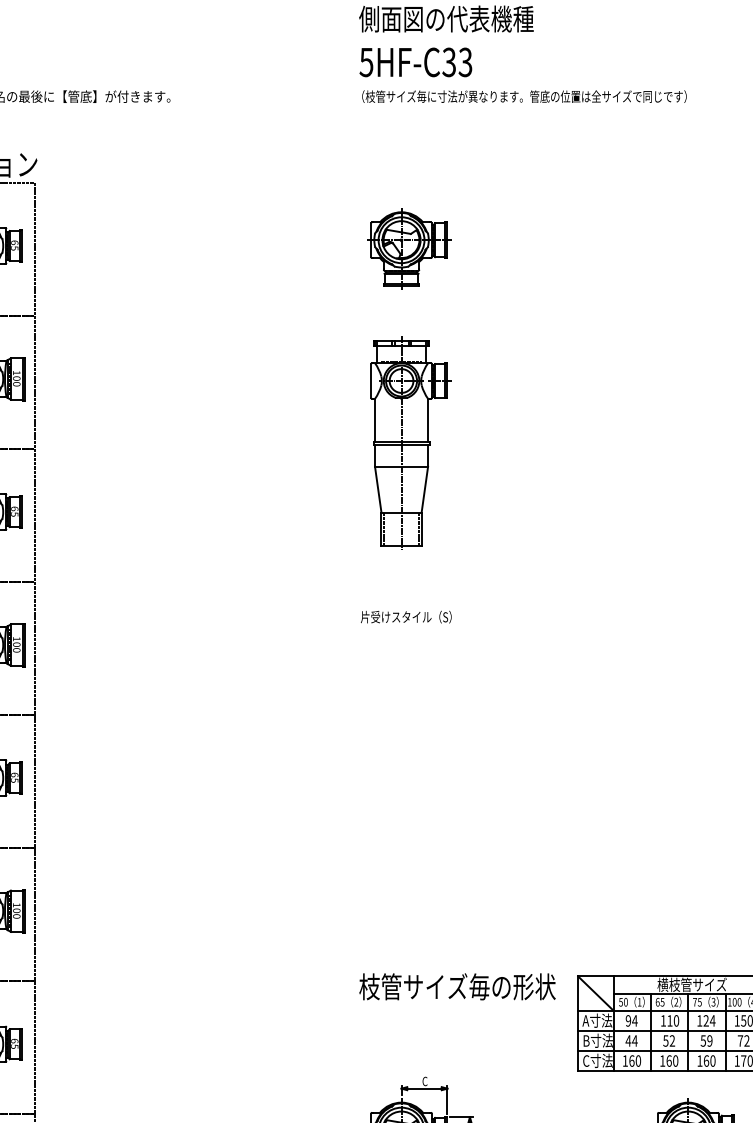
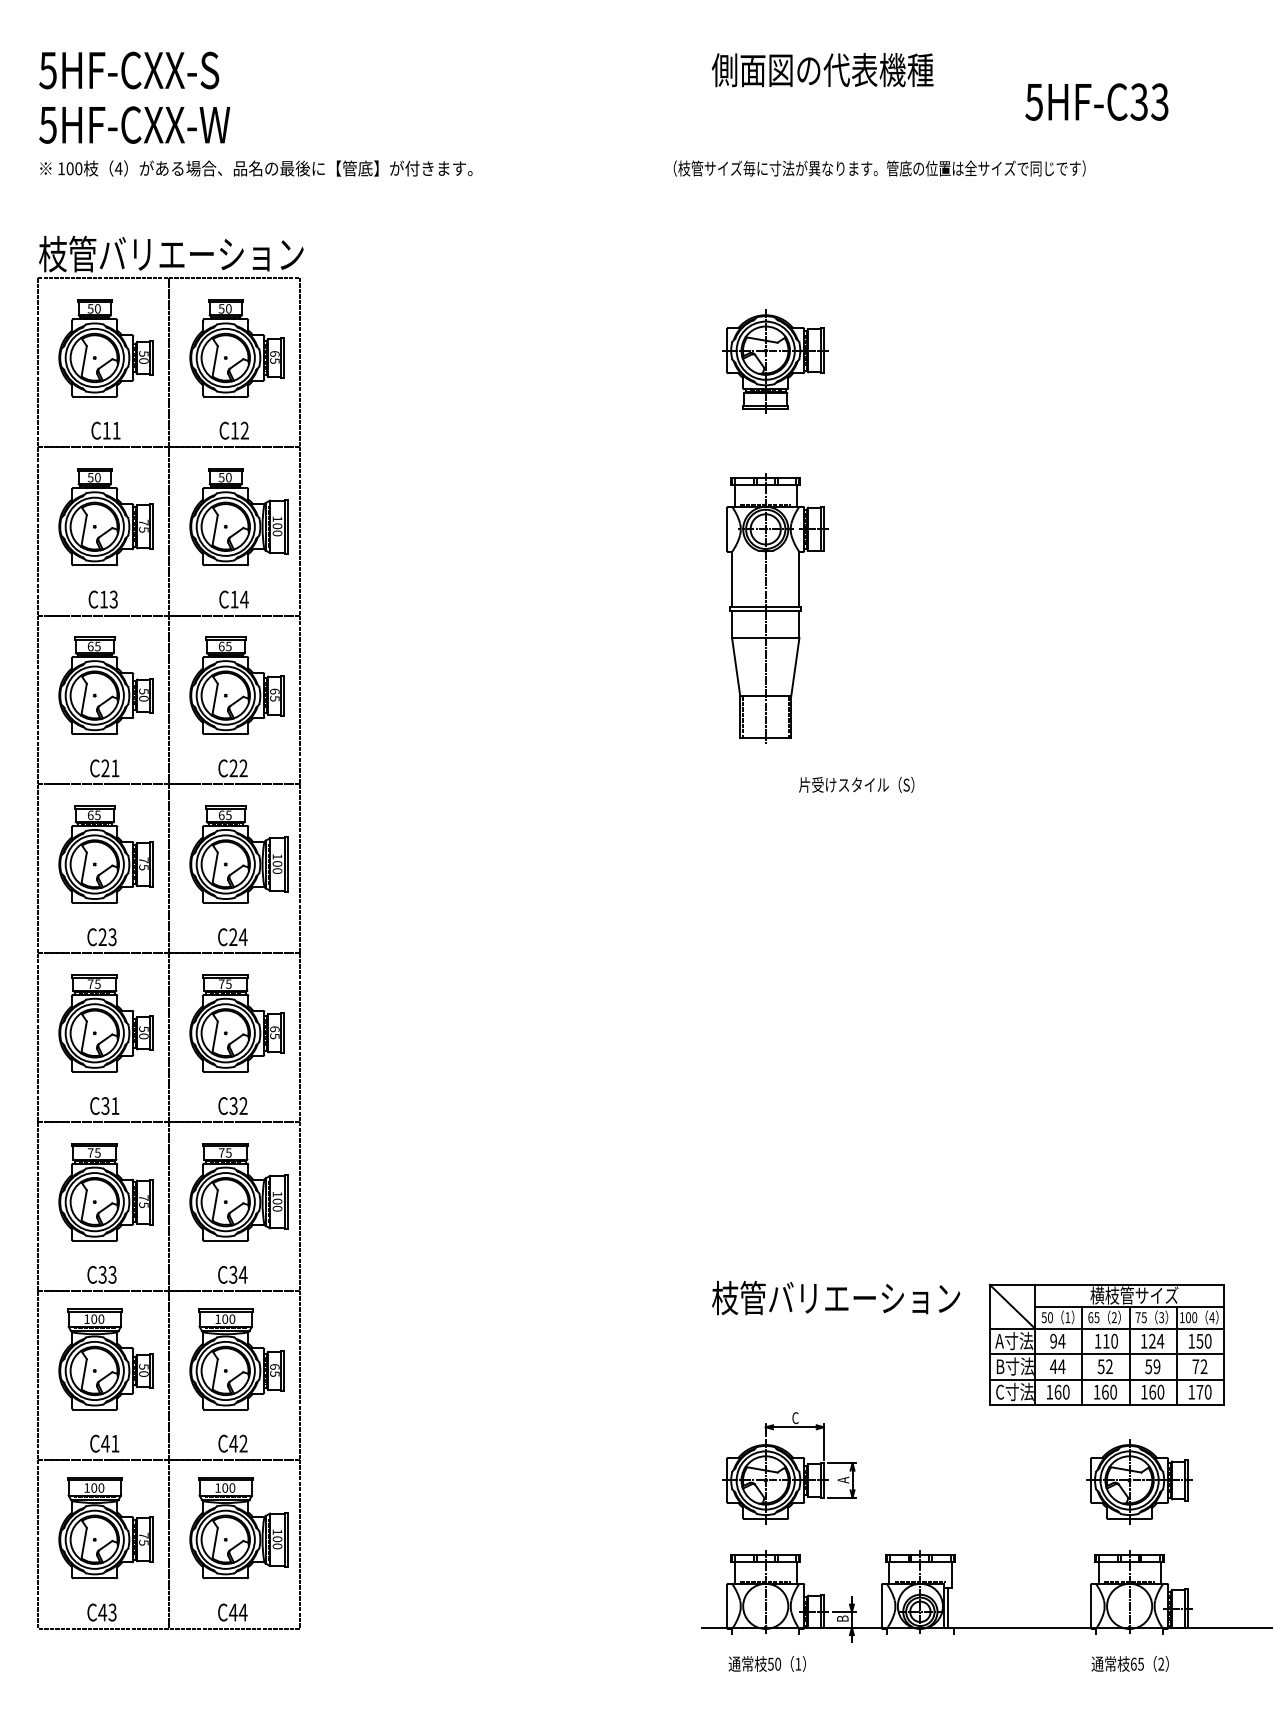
text: (415, 61) -> (1096, 101), moved
text: (524, 96) -> (879, 168), moved
text: (406, 616) -> (856, 784), moved
text: (479, 986) -> (864, 1297), 枝管サイズ毎の形状 -> 枝管バリエーション

